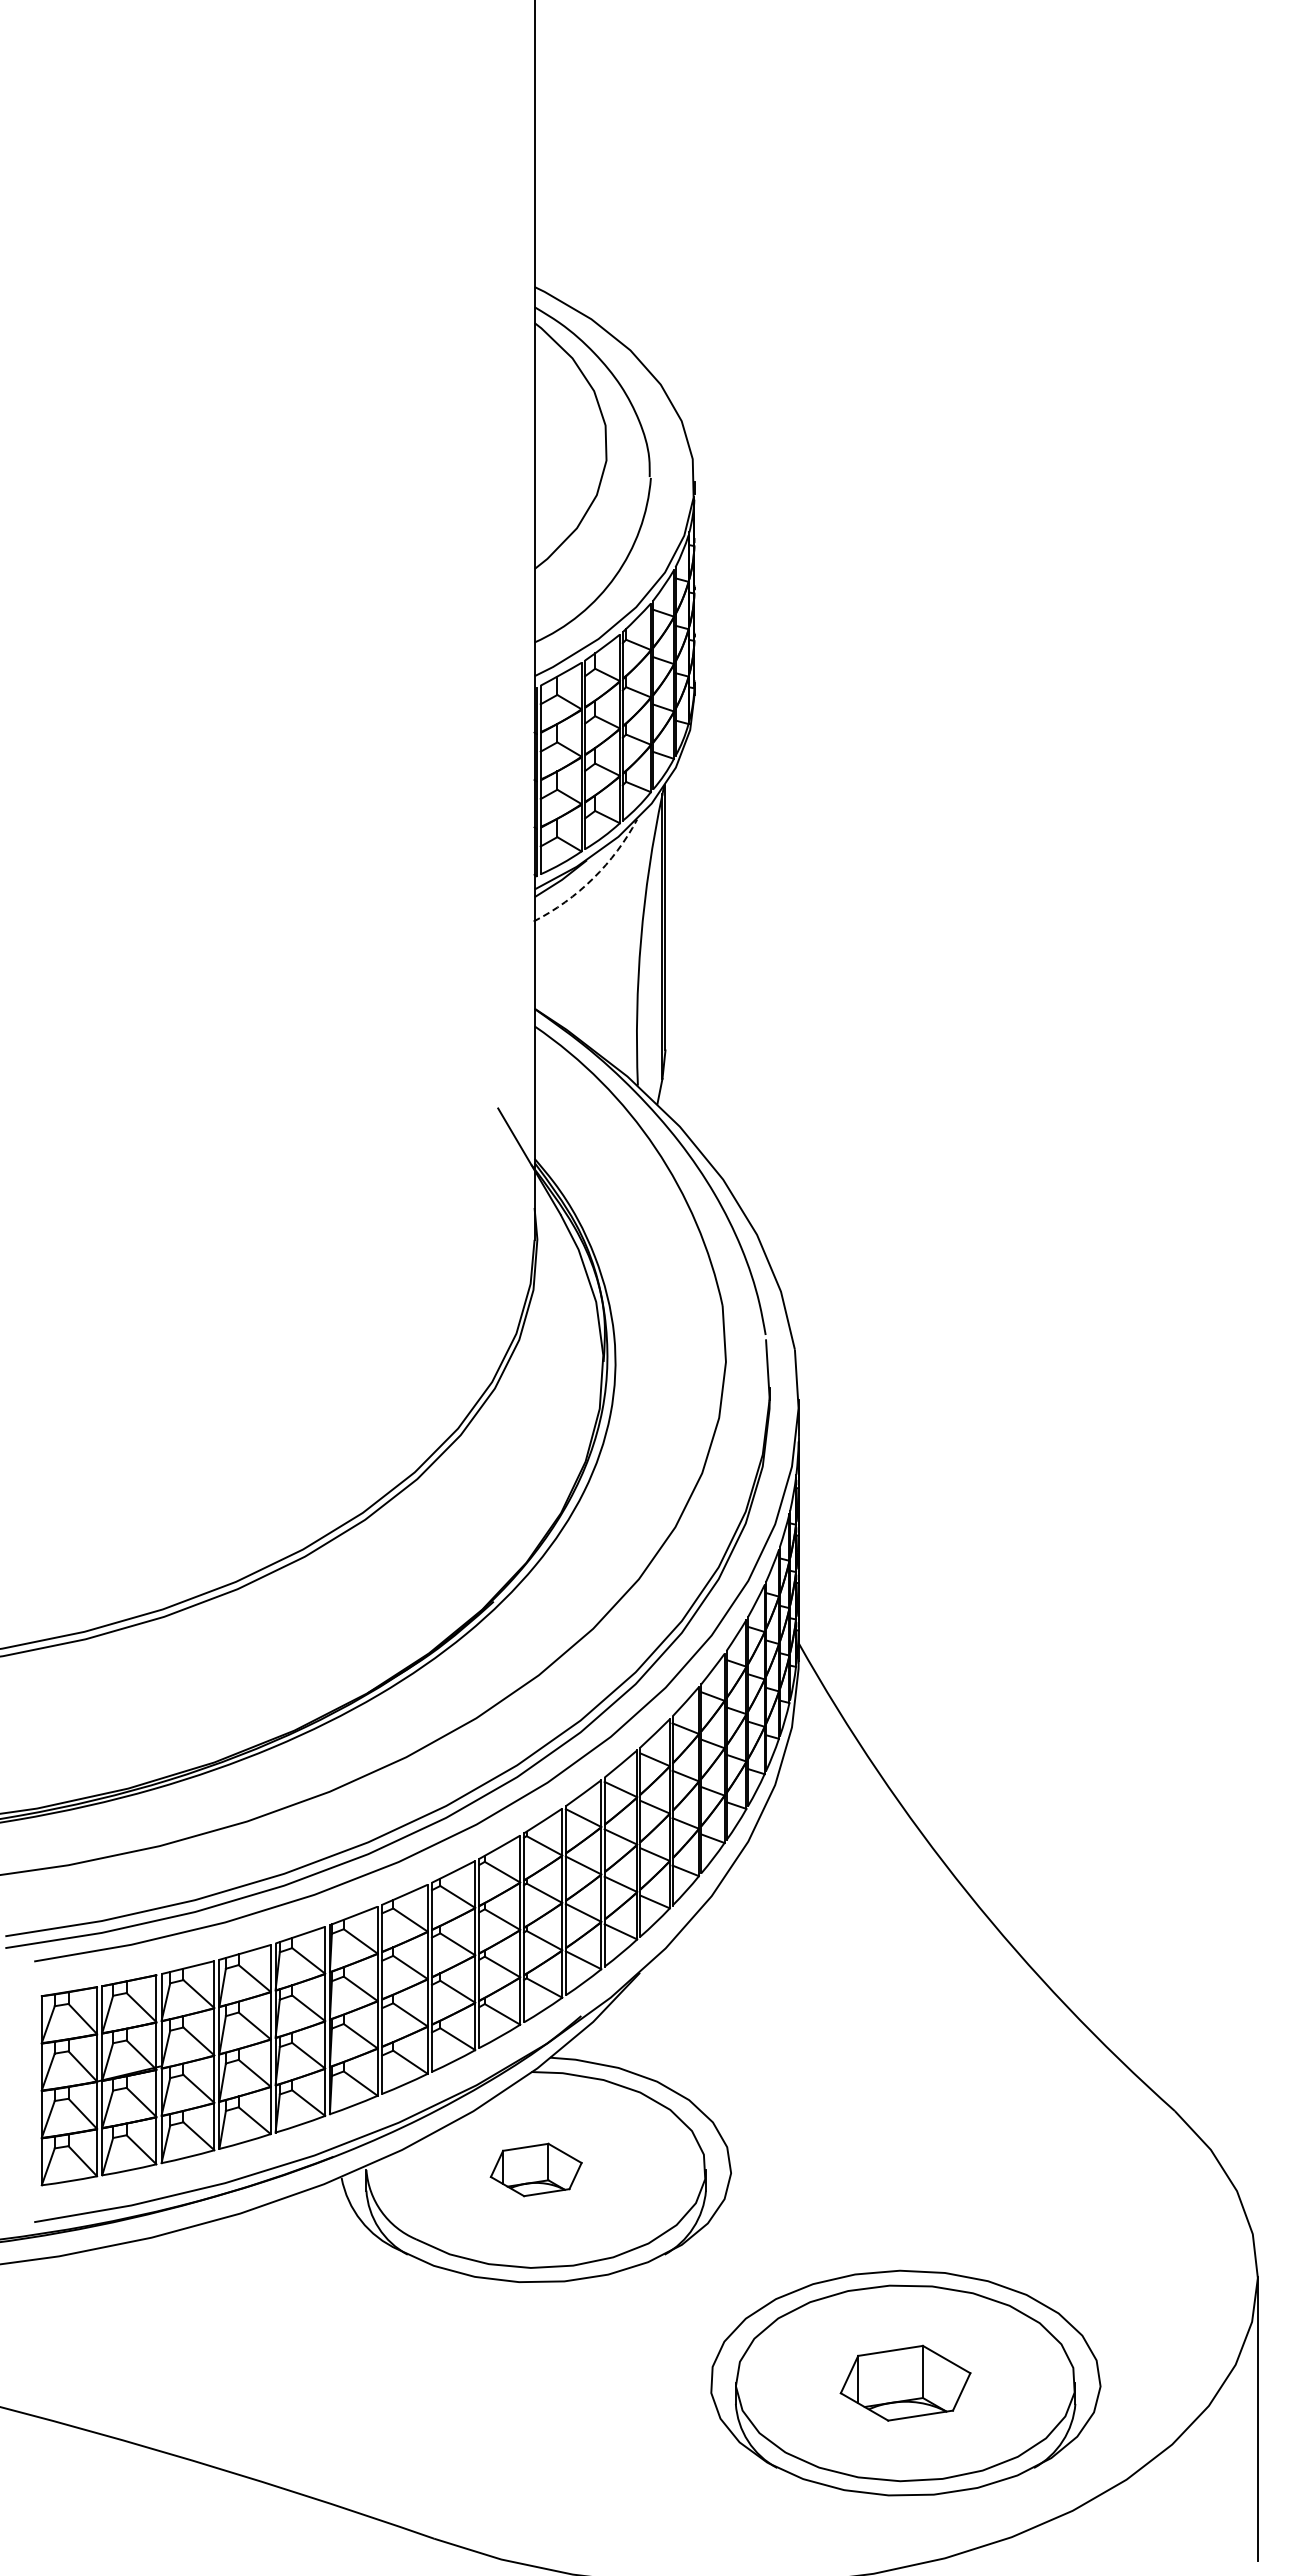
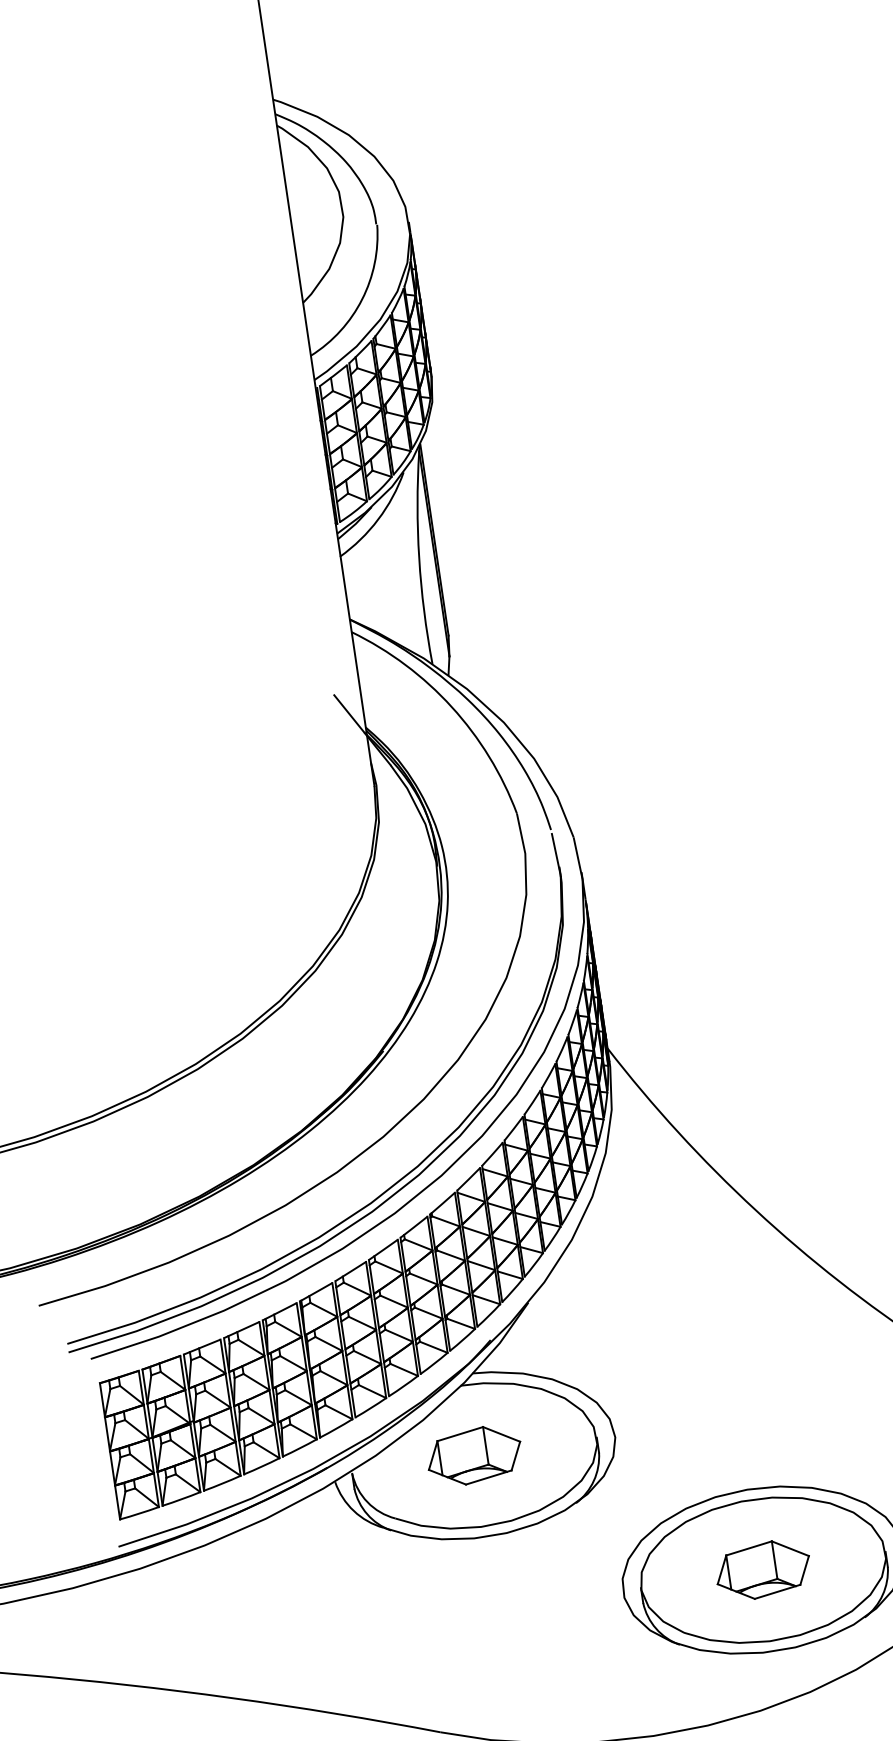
arc: (593, 878) -> (378, 519), dashed -> solid
part: (536, 2169) -> (474, 1455), size x1.43

